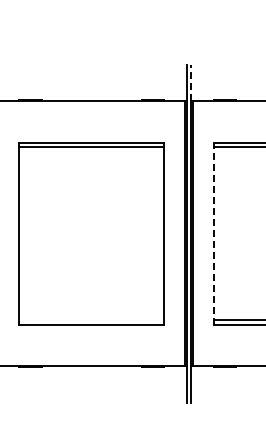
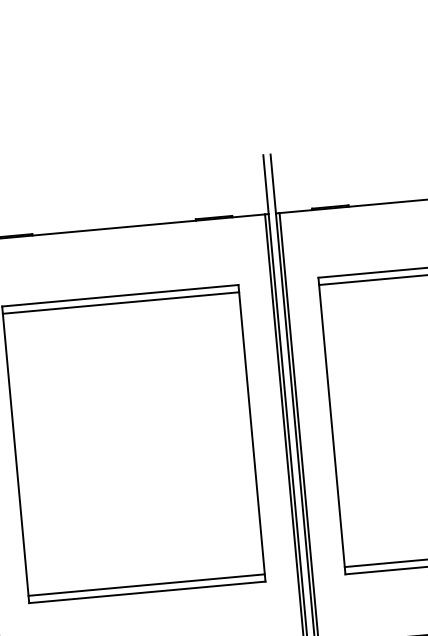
line: (191, 82) -> (273, 183), dashed -> solid
line: (213, 233) -> (331, 425), dashed -> solid
line: (91, 320) -> (146, 585), added

